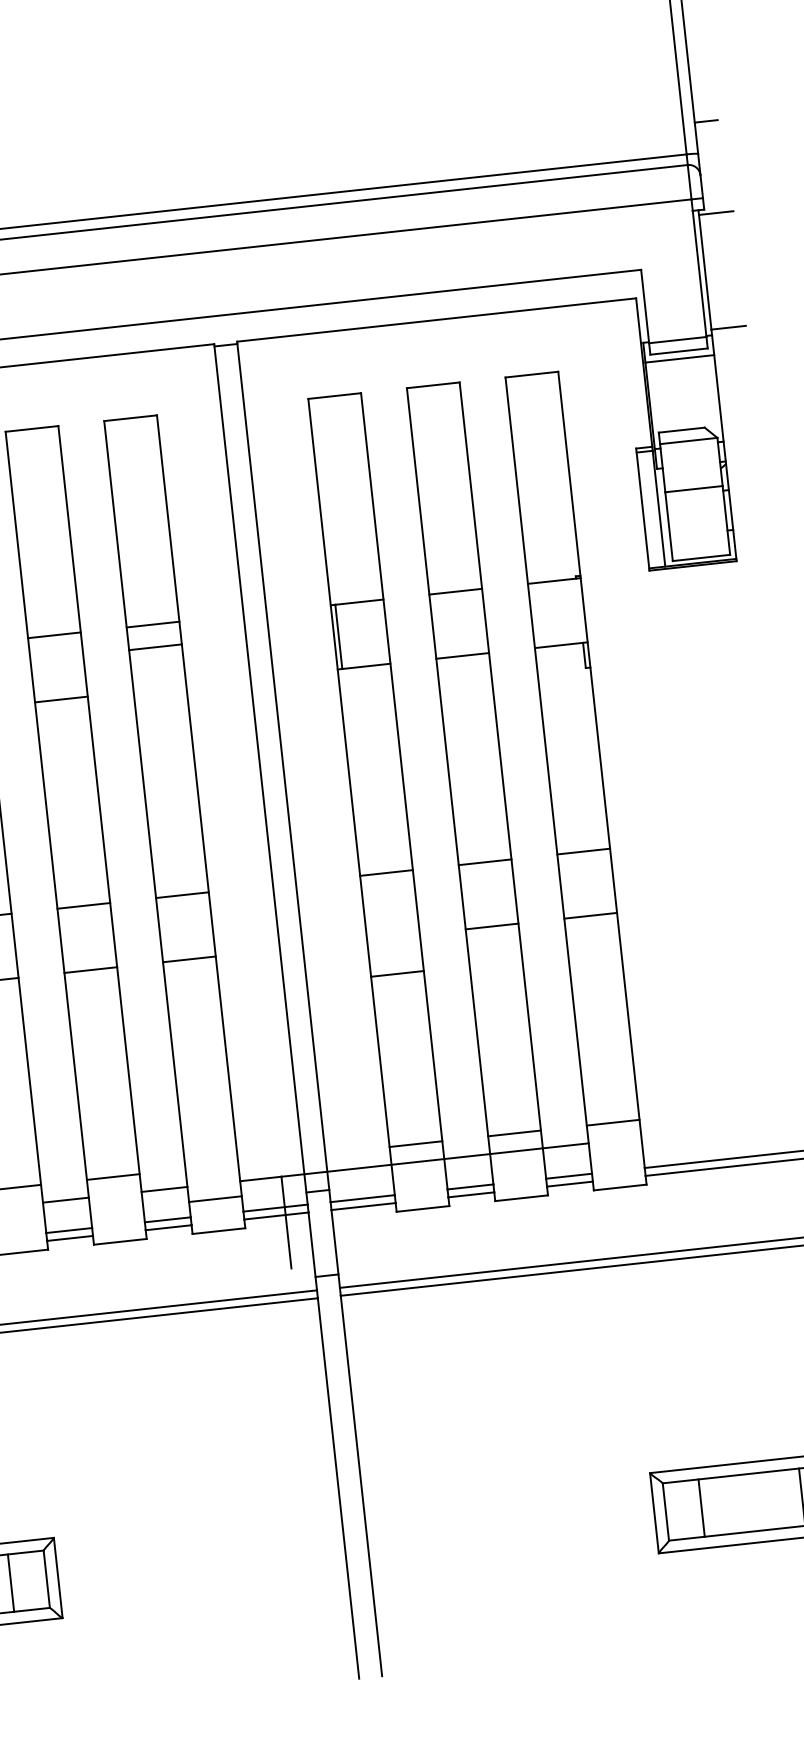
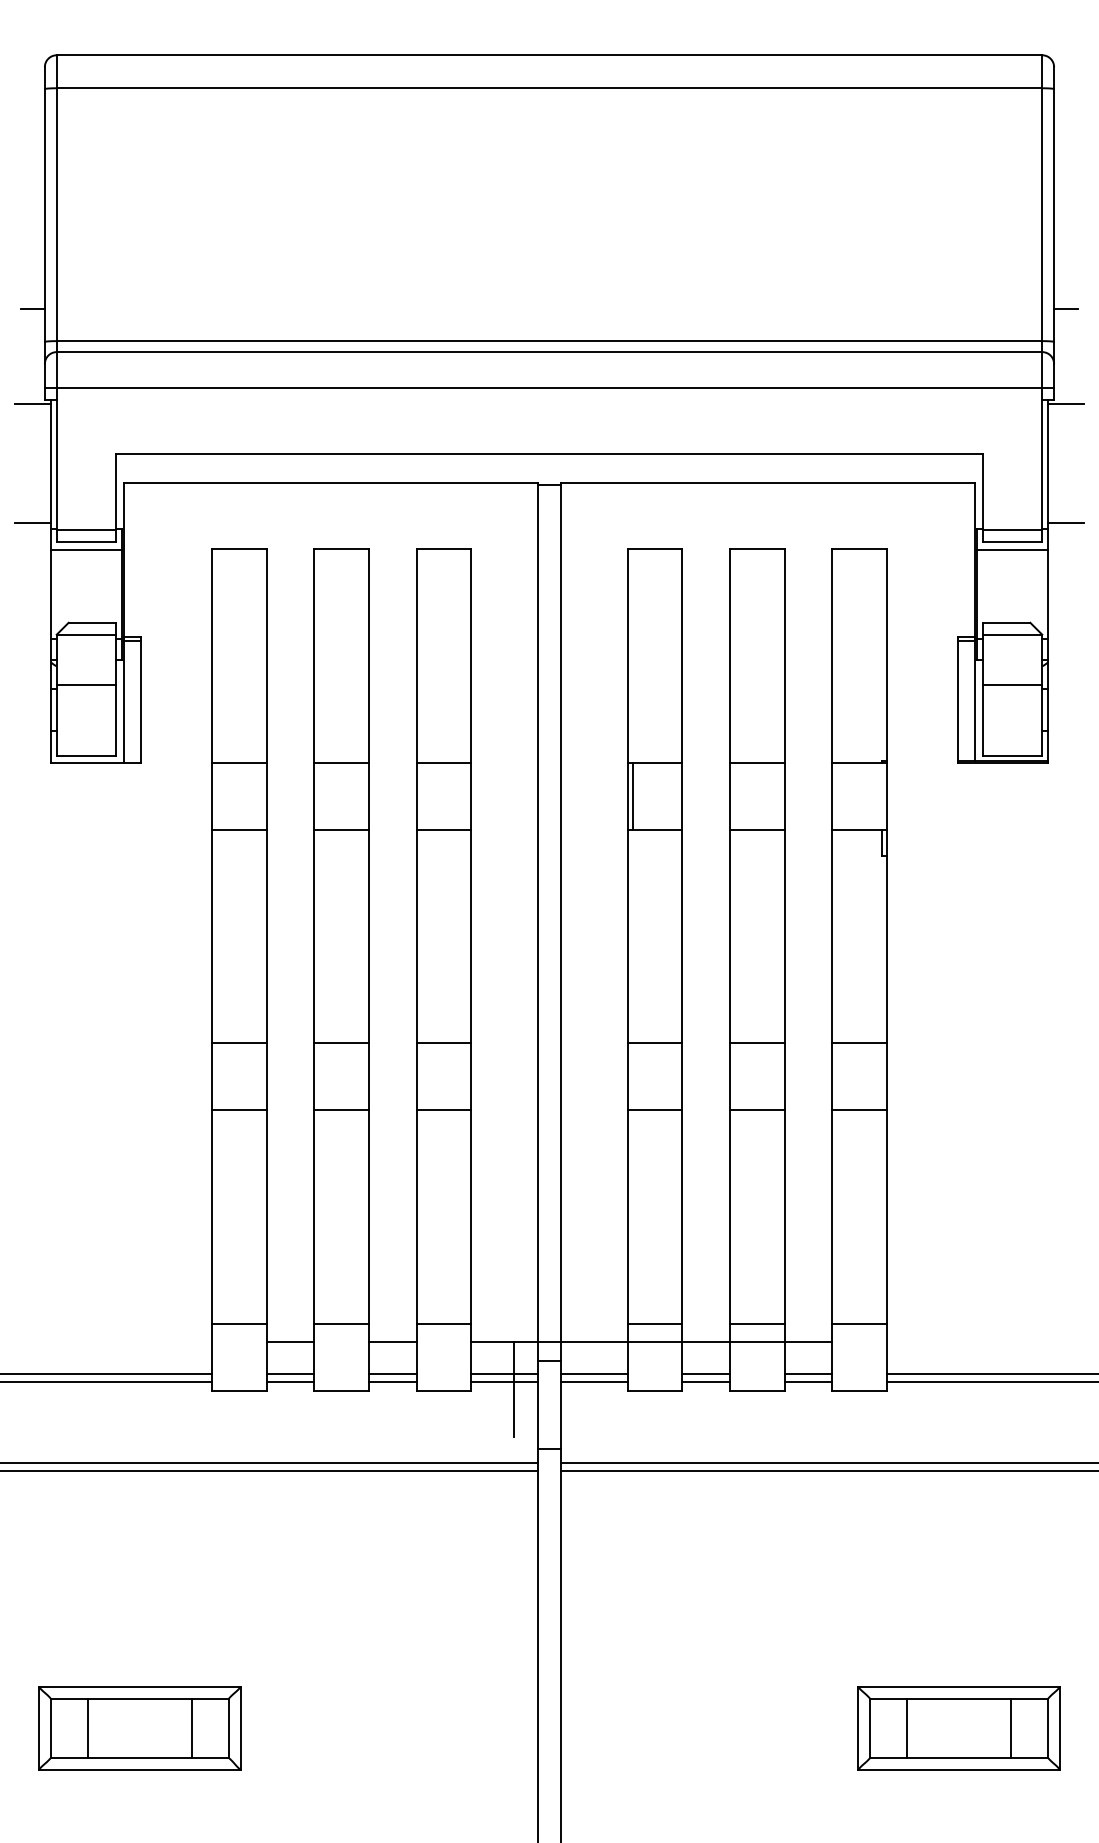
line: (155, 647) -> (443, 829), moved
line: (396, 973) -> (654, 1109), moved
line: (215, 1199) -> (443, 1324), moved

